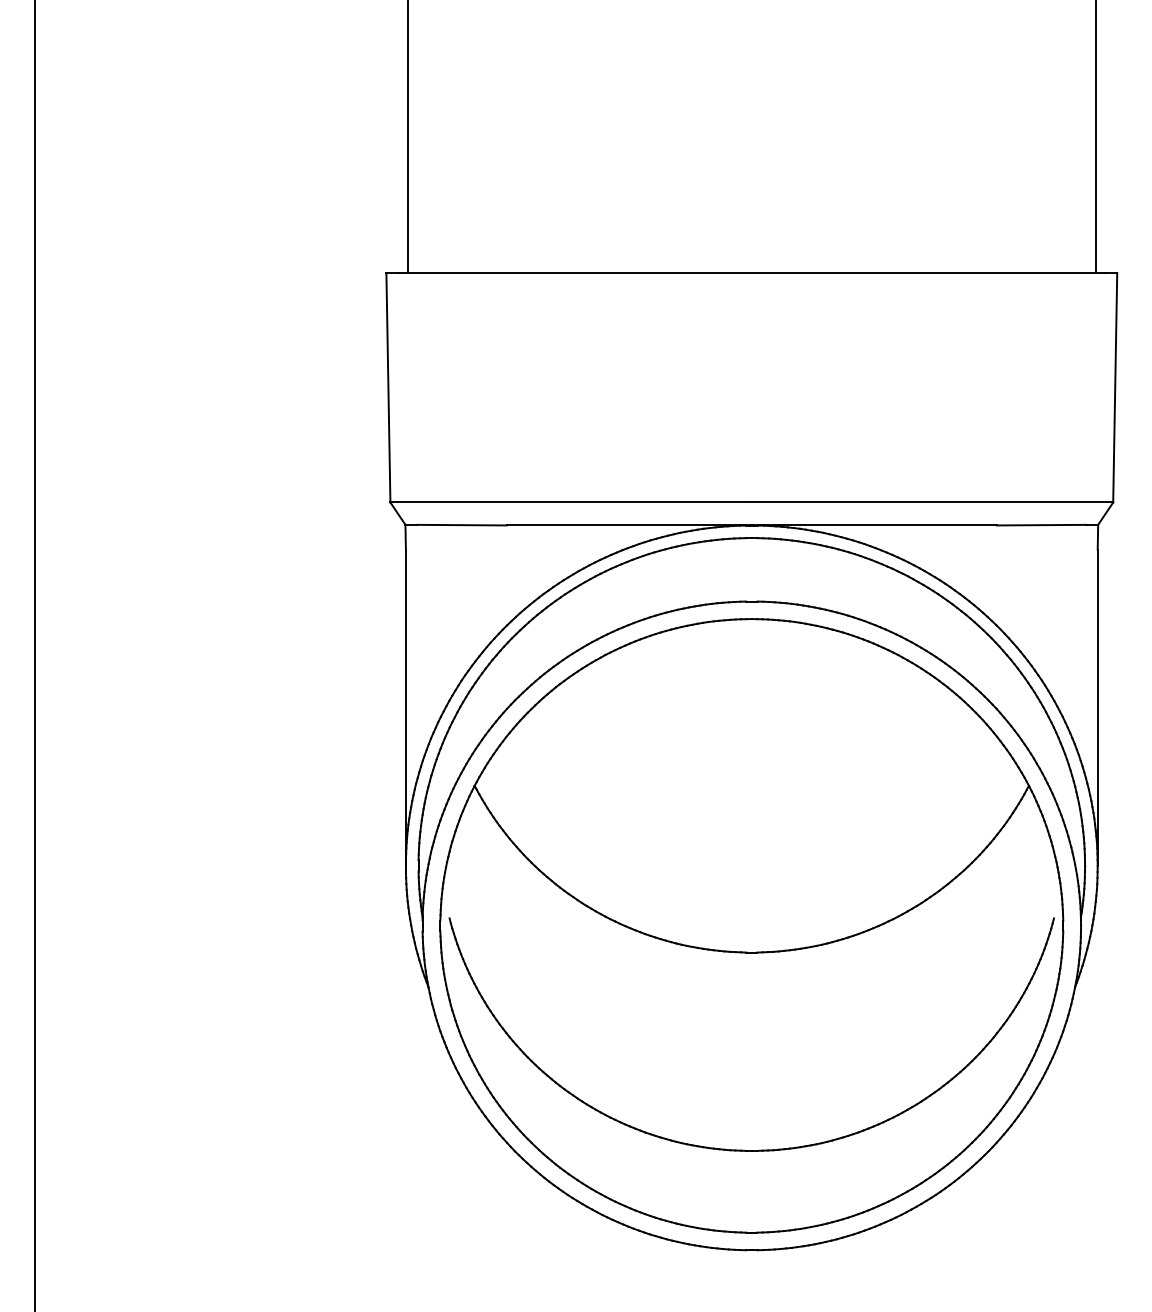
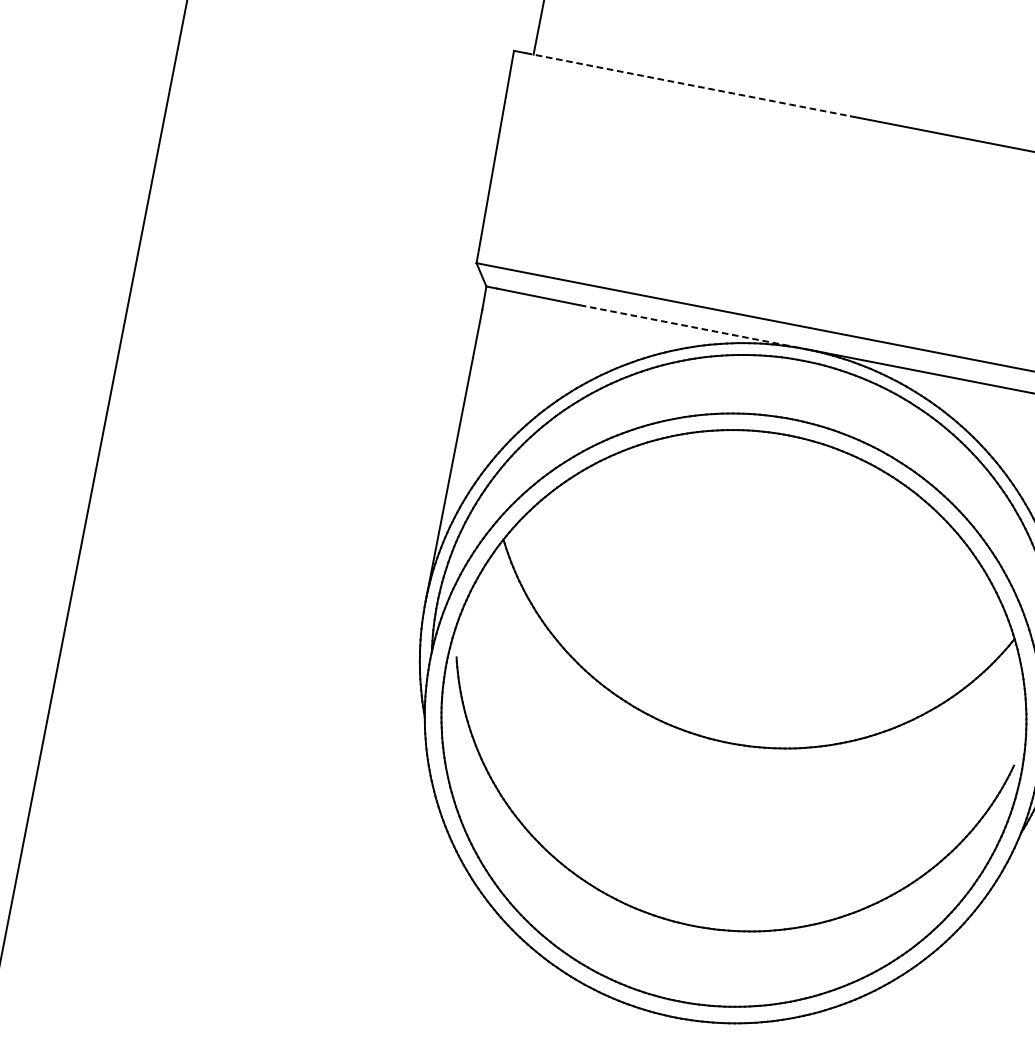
line: (575, 273) -> (688, 85), solid -> dashed
line: (629, 525) -> (692, 327), solid -> dashed

